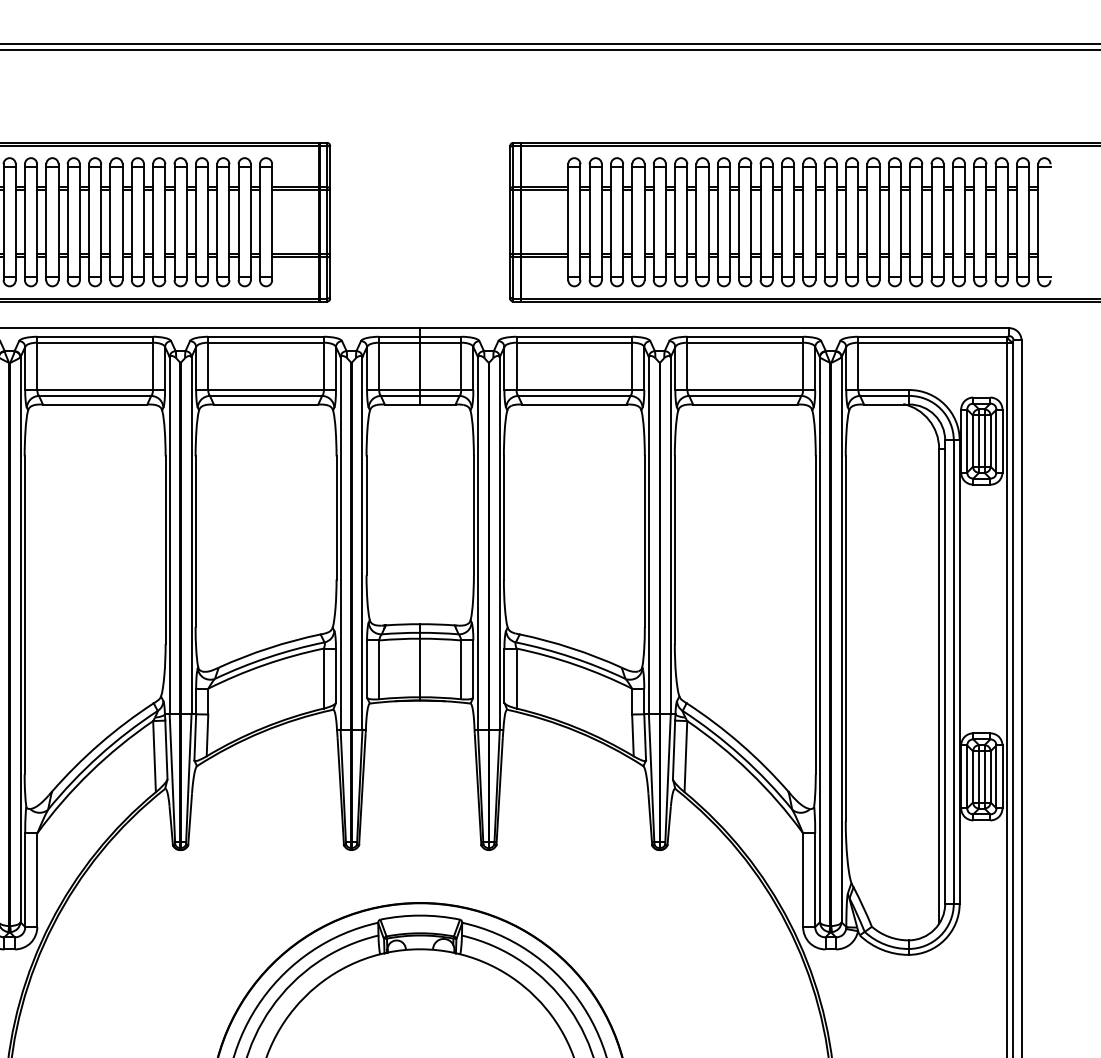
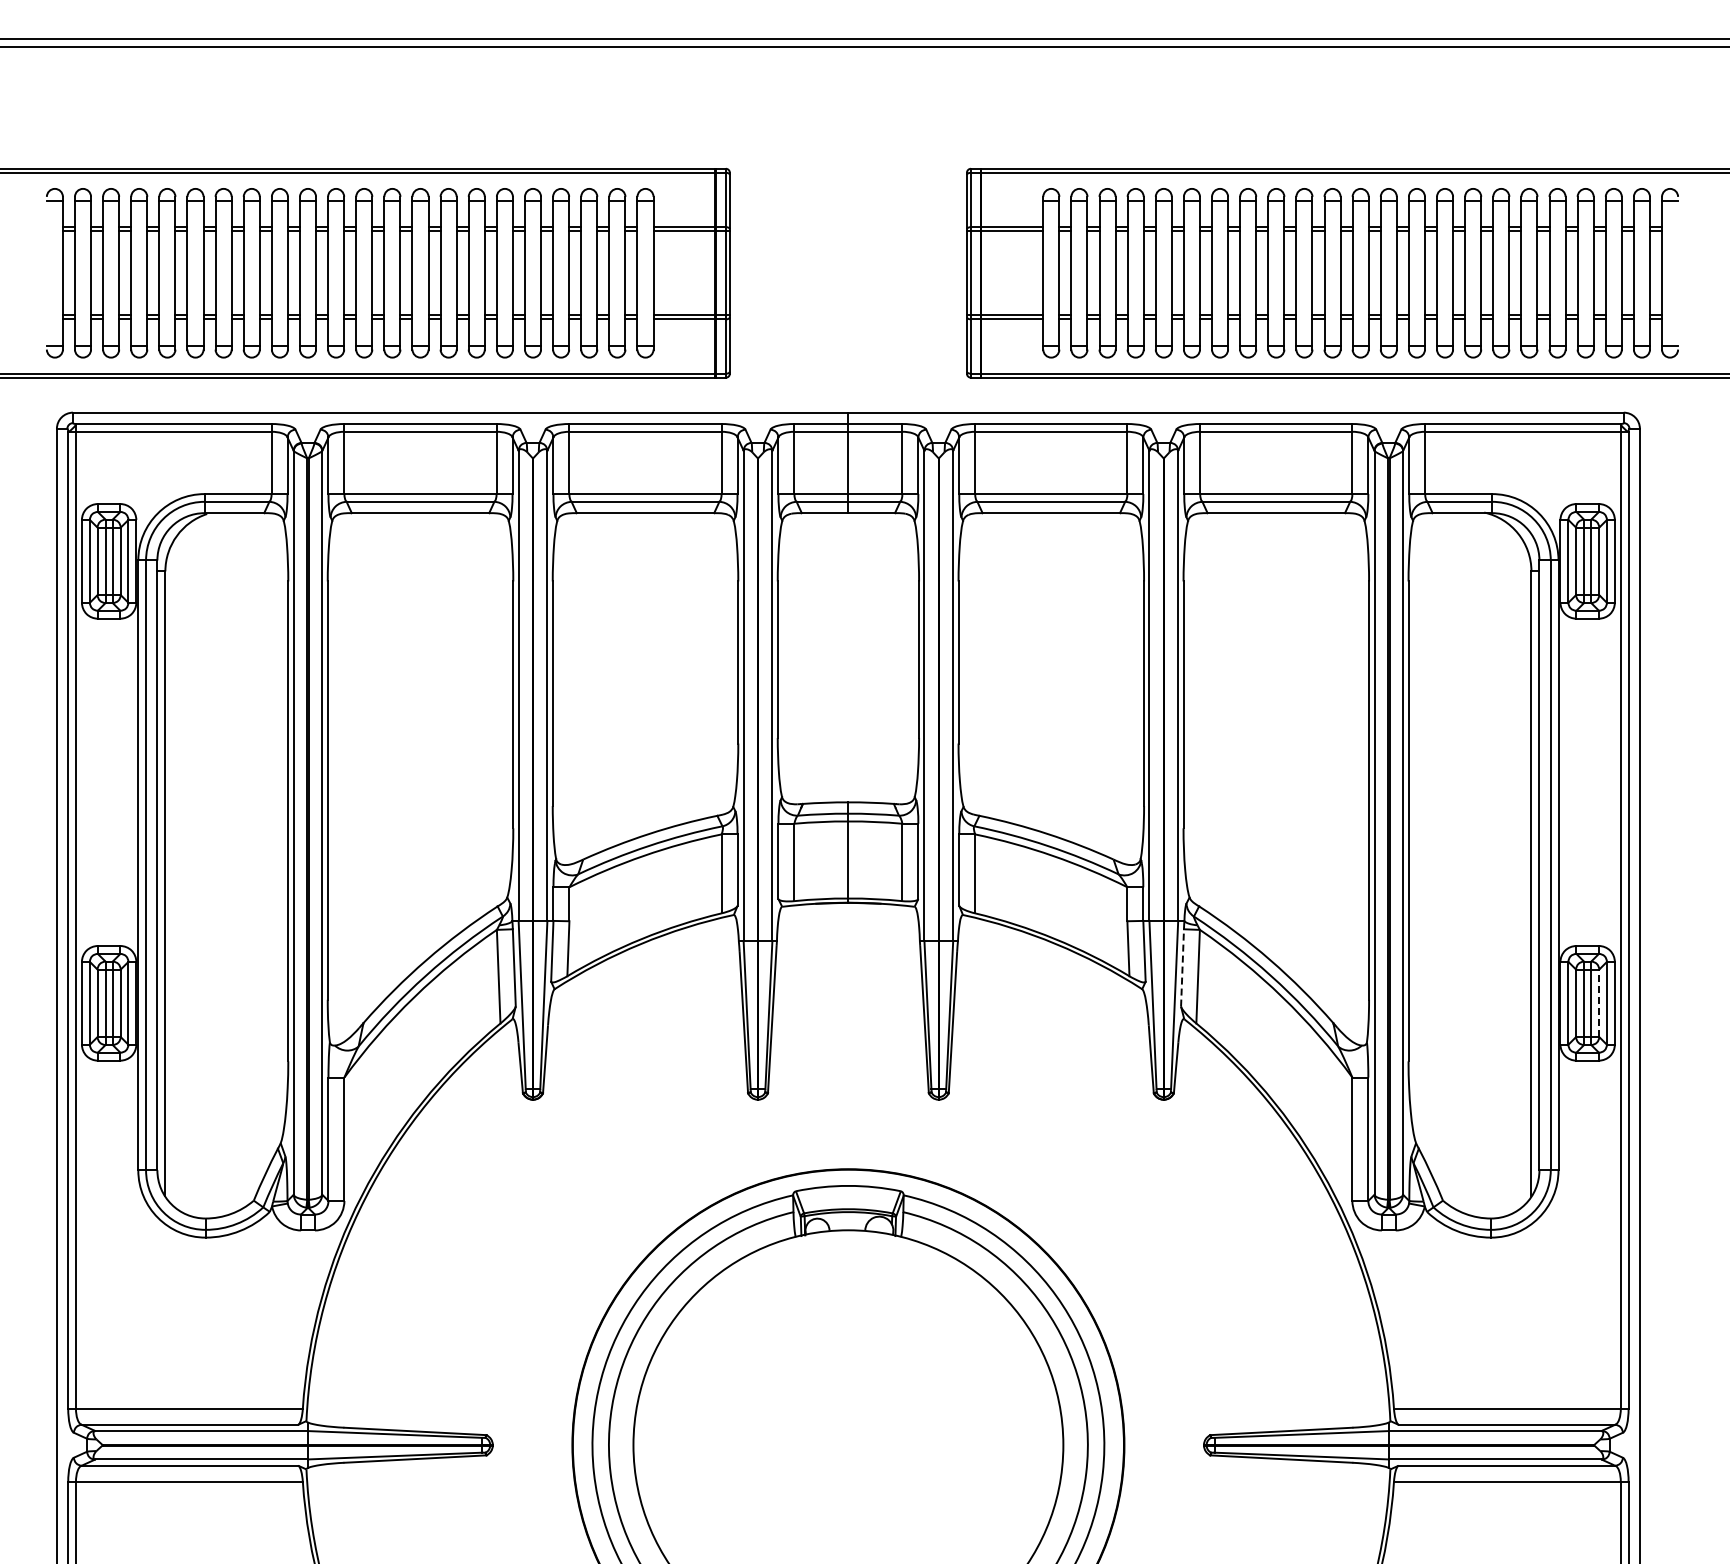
line: (674, 749) -> (1182, 967), solid -> dashed
line: (990, 777) -> (1599, 1003), solid -> dashed

